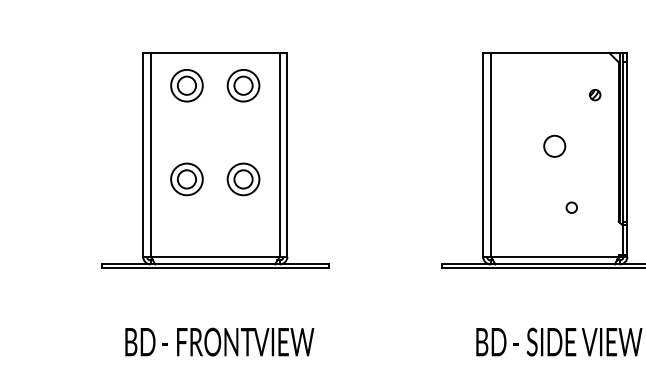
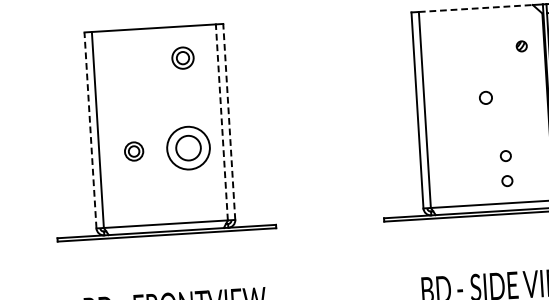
line: (550, 52) -> (476, 8), solid -> dashed
part: (186, 85) -> (128, 61), removed
part: (243, 85) -> (182, 57), size x0.7
circle: (554, 145) -> (485, 97), size x0.6
line: (143, 154) -> (90, 130), solid -> dashed
line: (279, 154) -> (221, 122), solid -> dashed
line: (287, 154) -> (229, 121), solid -> dashed
part: (186, 179) -> (133, 151), size x0.6
part: (243, 179) -> (188, 148), size x1.4
circle: (571, 233) -> (507, 180), added

